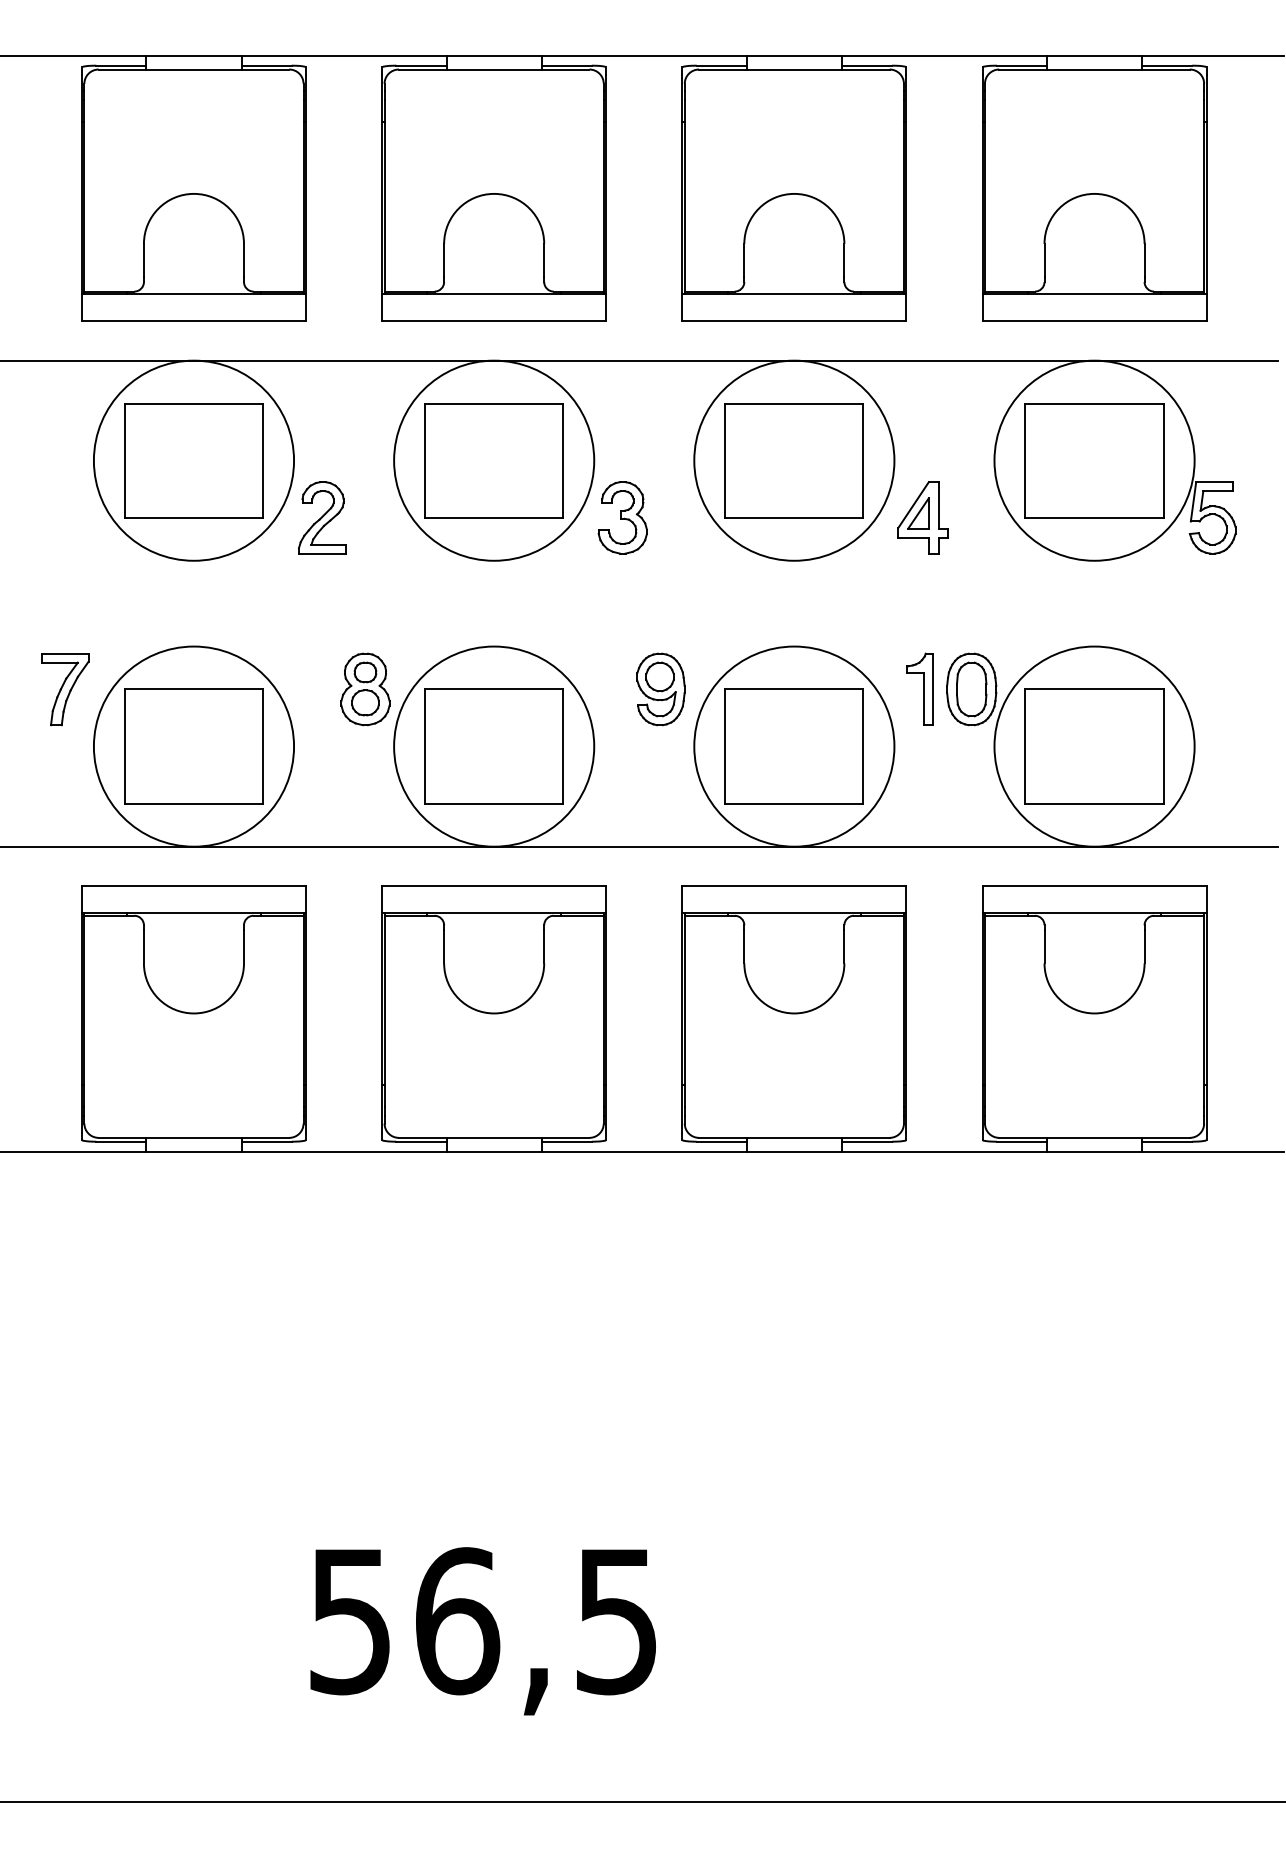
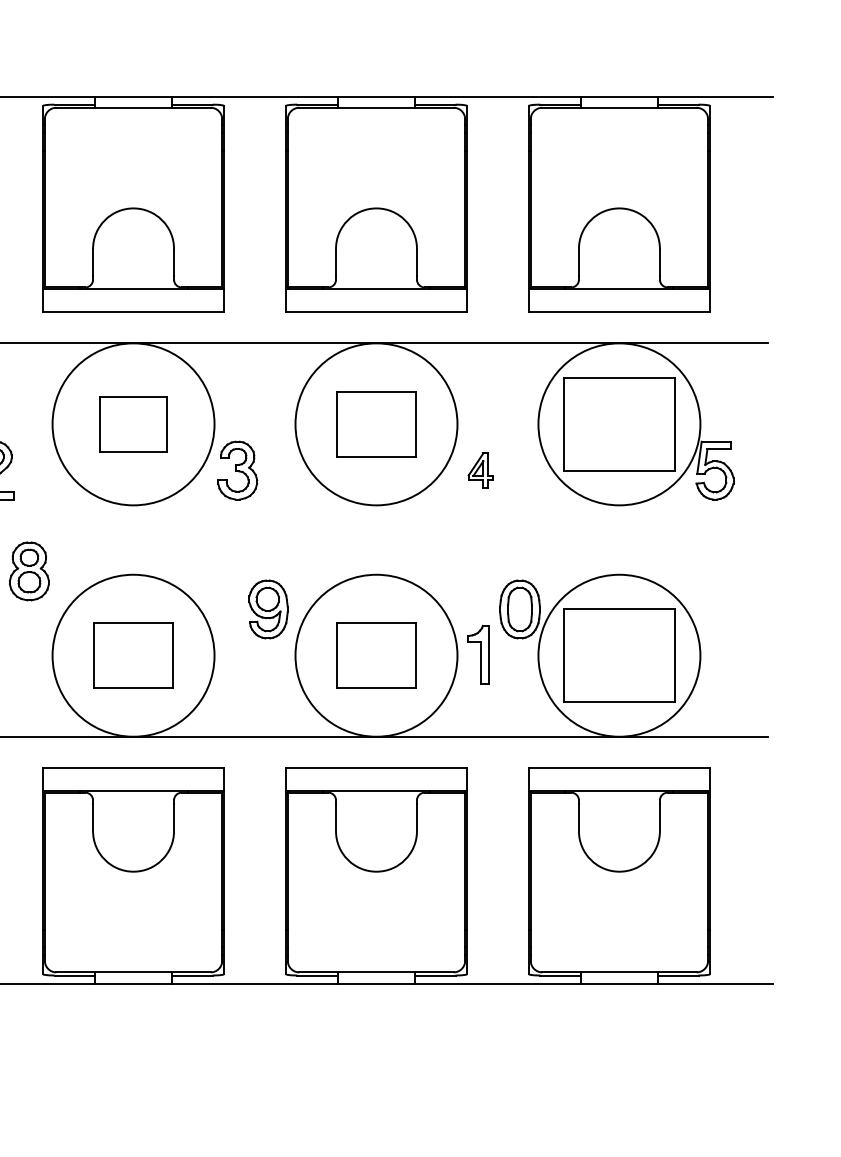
part: (493, 460) -> (133, 424), size x0.6
part: (793, 460) -> (375, 424), size x0.7
part: (922, 517) -> (480, 470), size x0.6
part: (919, 688) -> (477, 654), moved
part: (365, 689) -> (29, 571), moved
part: (493, 746) -> (133, 655), size x0.7
part: (793, 746) -> (375, 655), size x0.7

